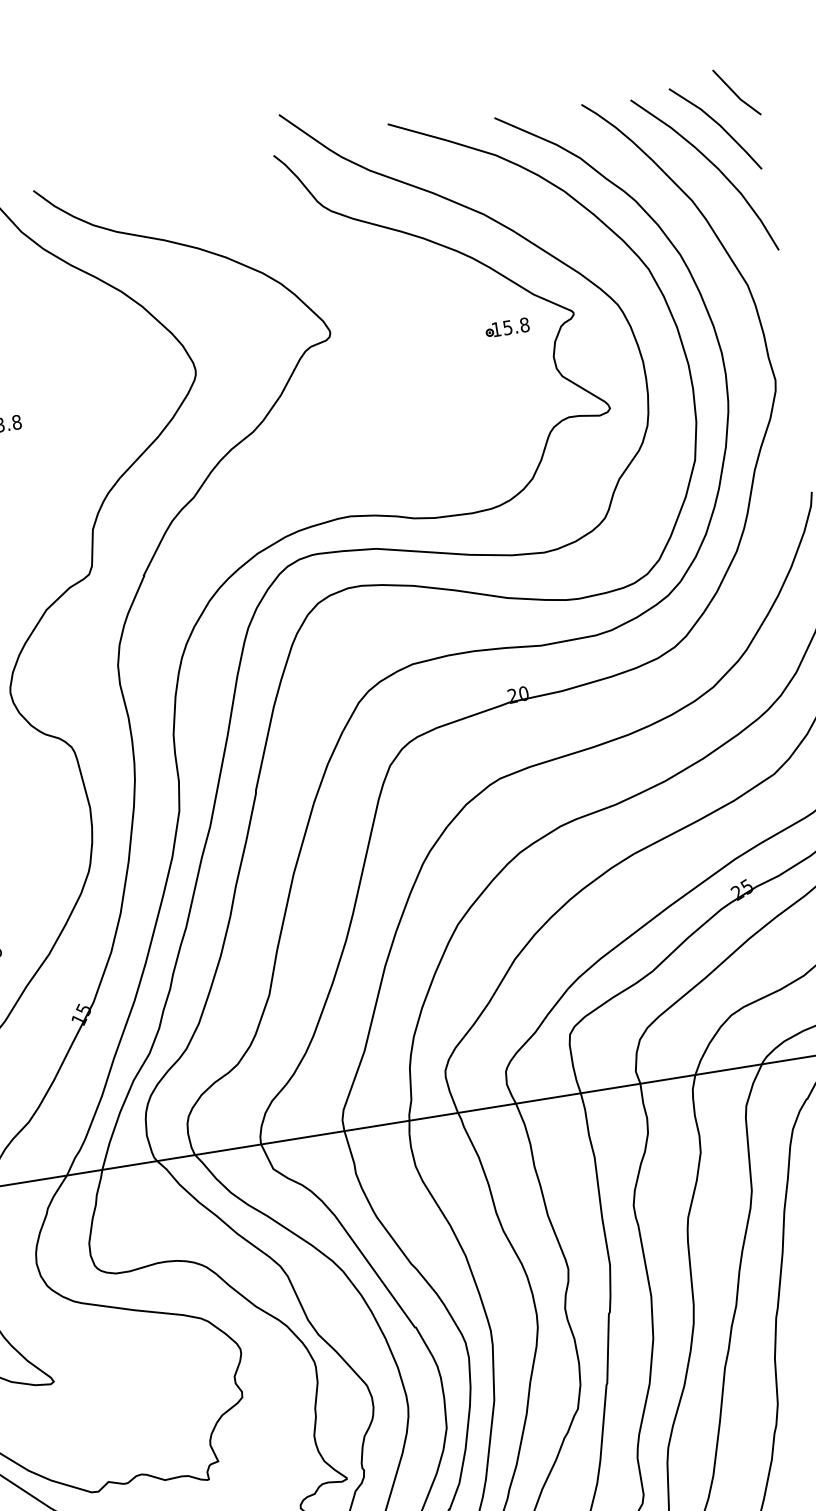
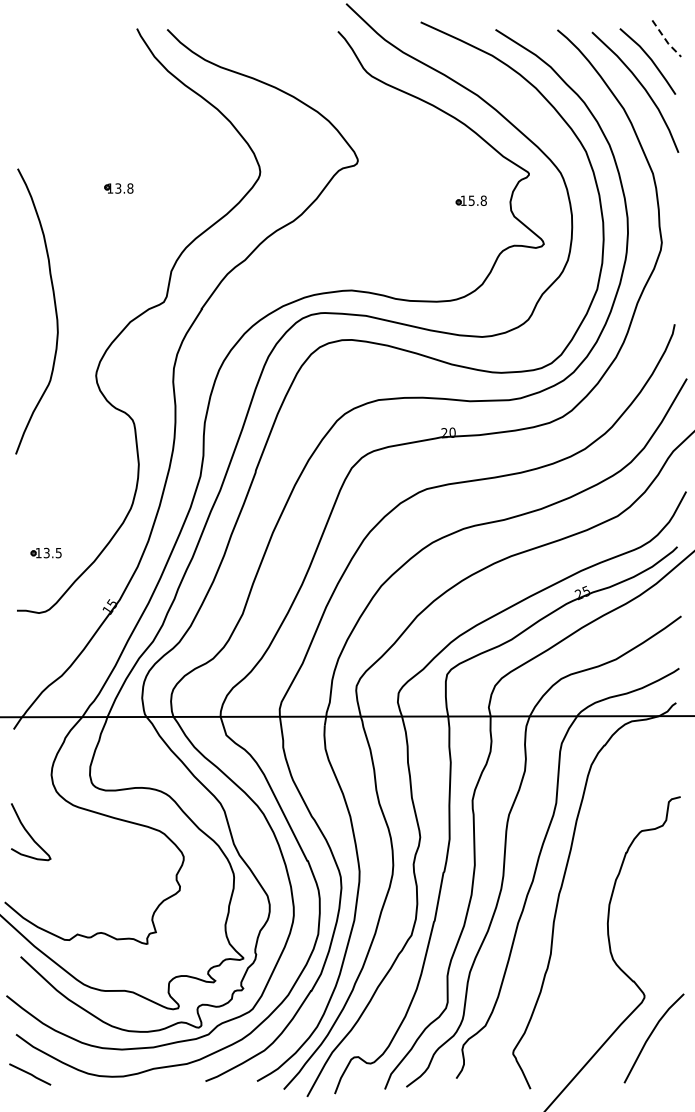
line: (737, 95) -> (666, 40), solid -> dashed
part: (506, 327) -> (470, 200), moved

